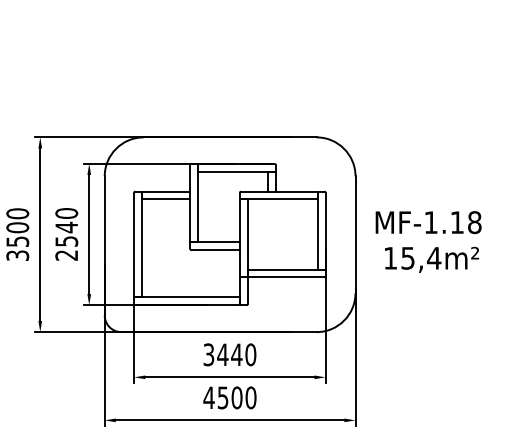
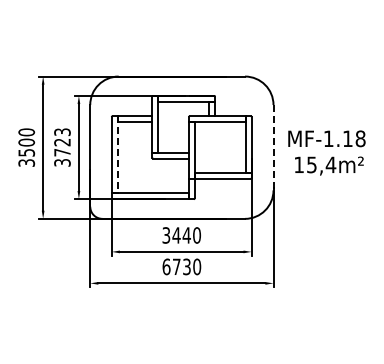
text: (66, 234) -> (62, 147), 2540 -> 3723
line: (355, 234) -> (273, 147), solid -> dashed
line: (142, 244) -> (117, 154), solid -> dashed
text: (222, 397) -> (176, 266), 4500 -> 6730

